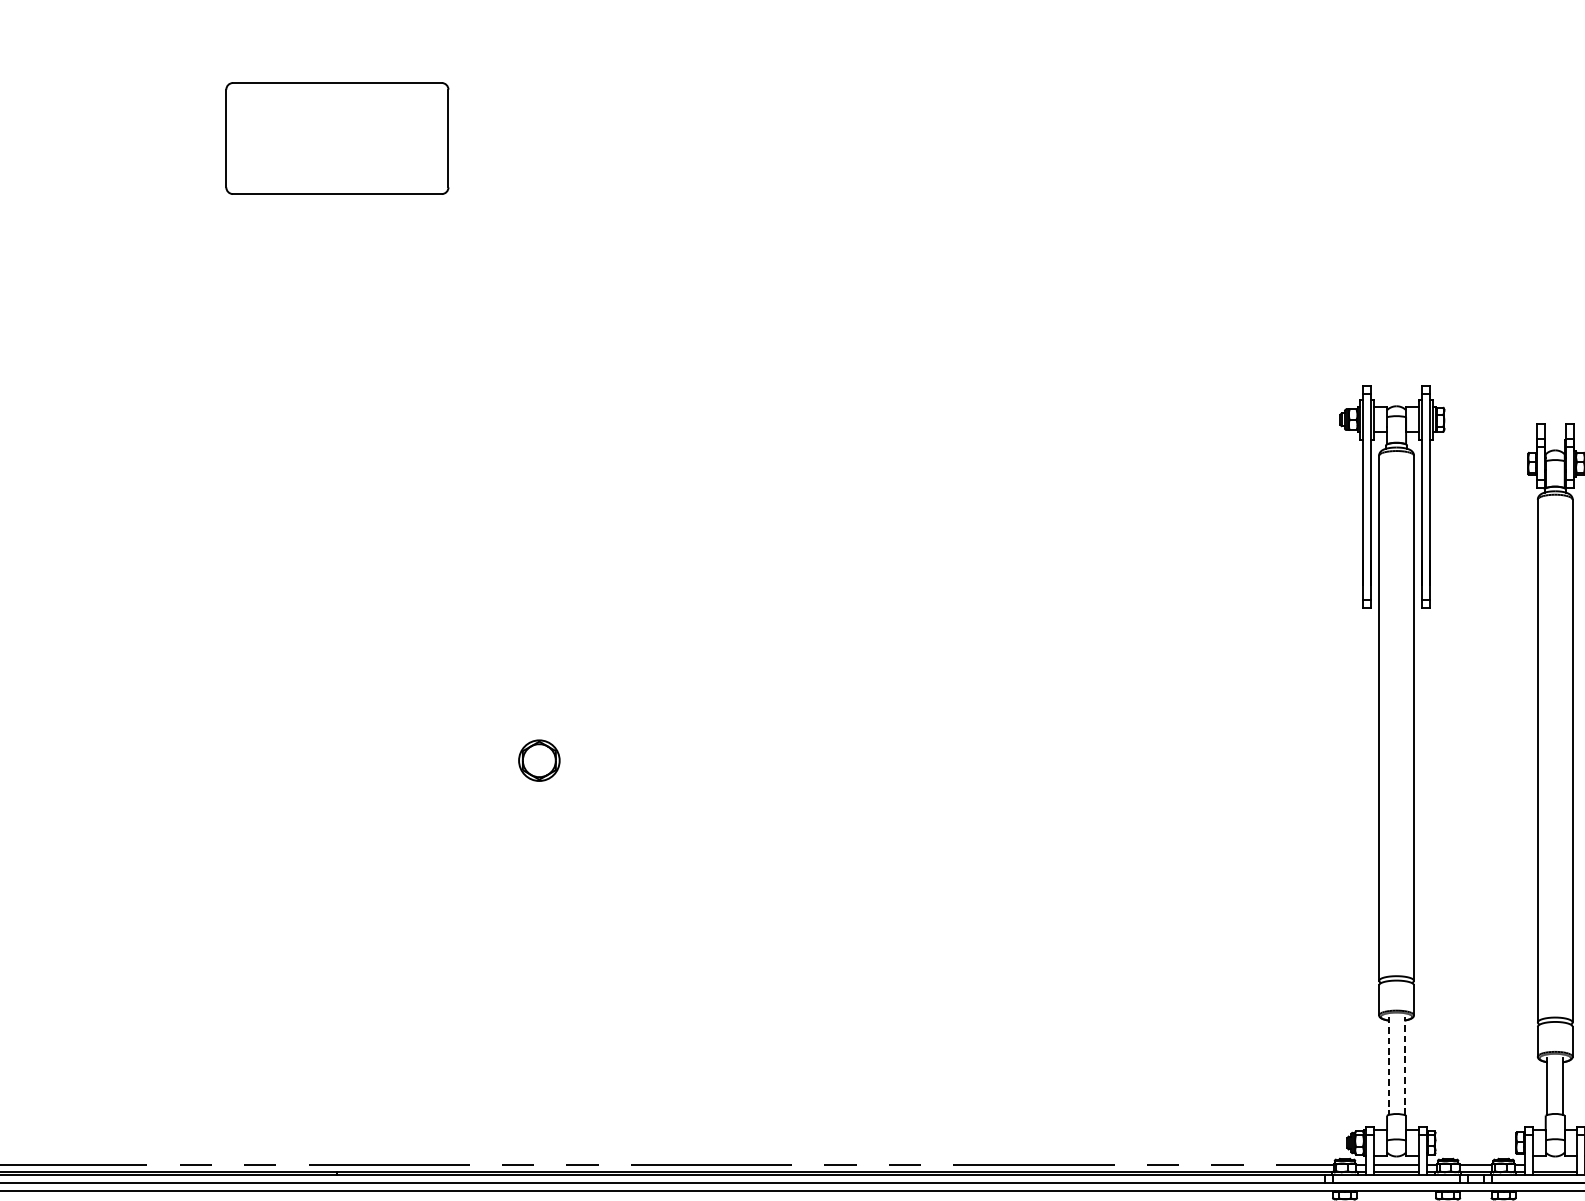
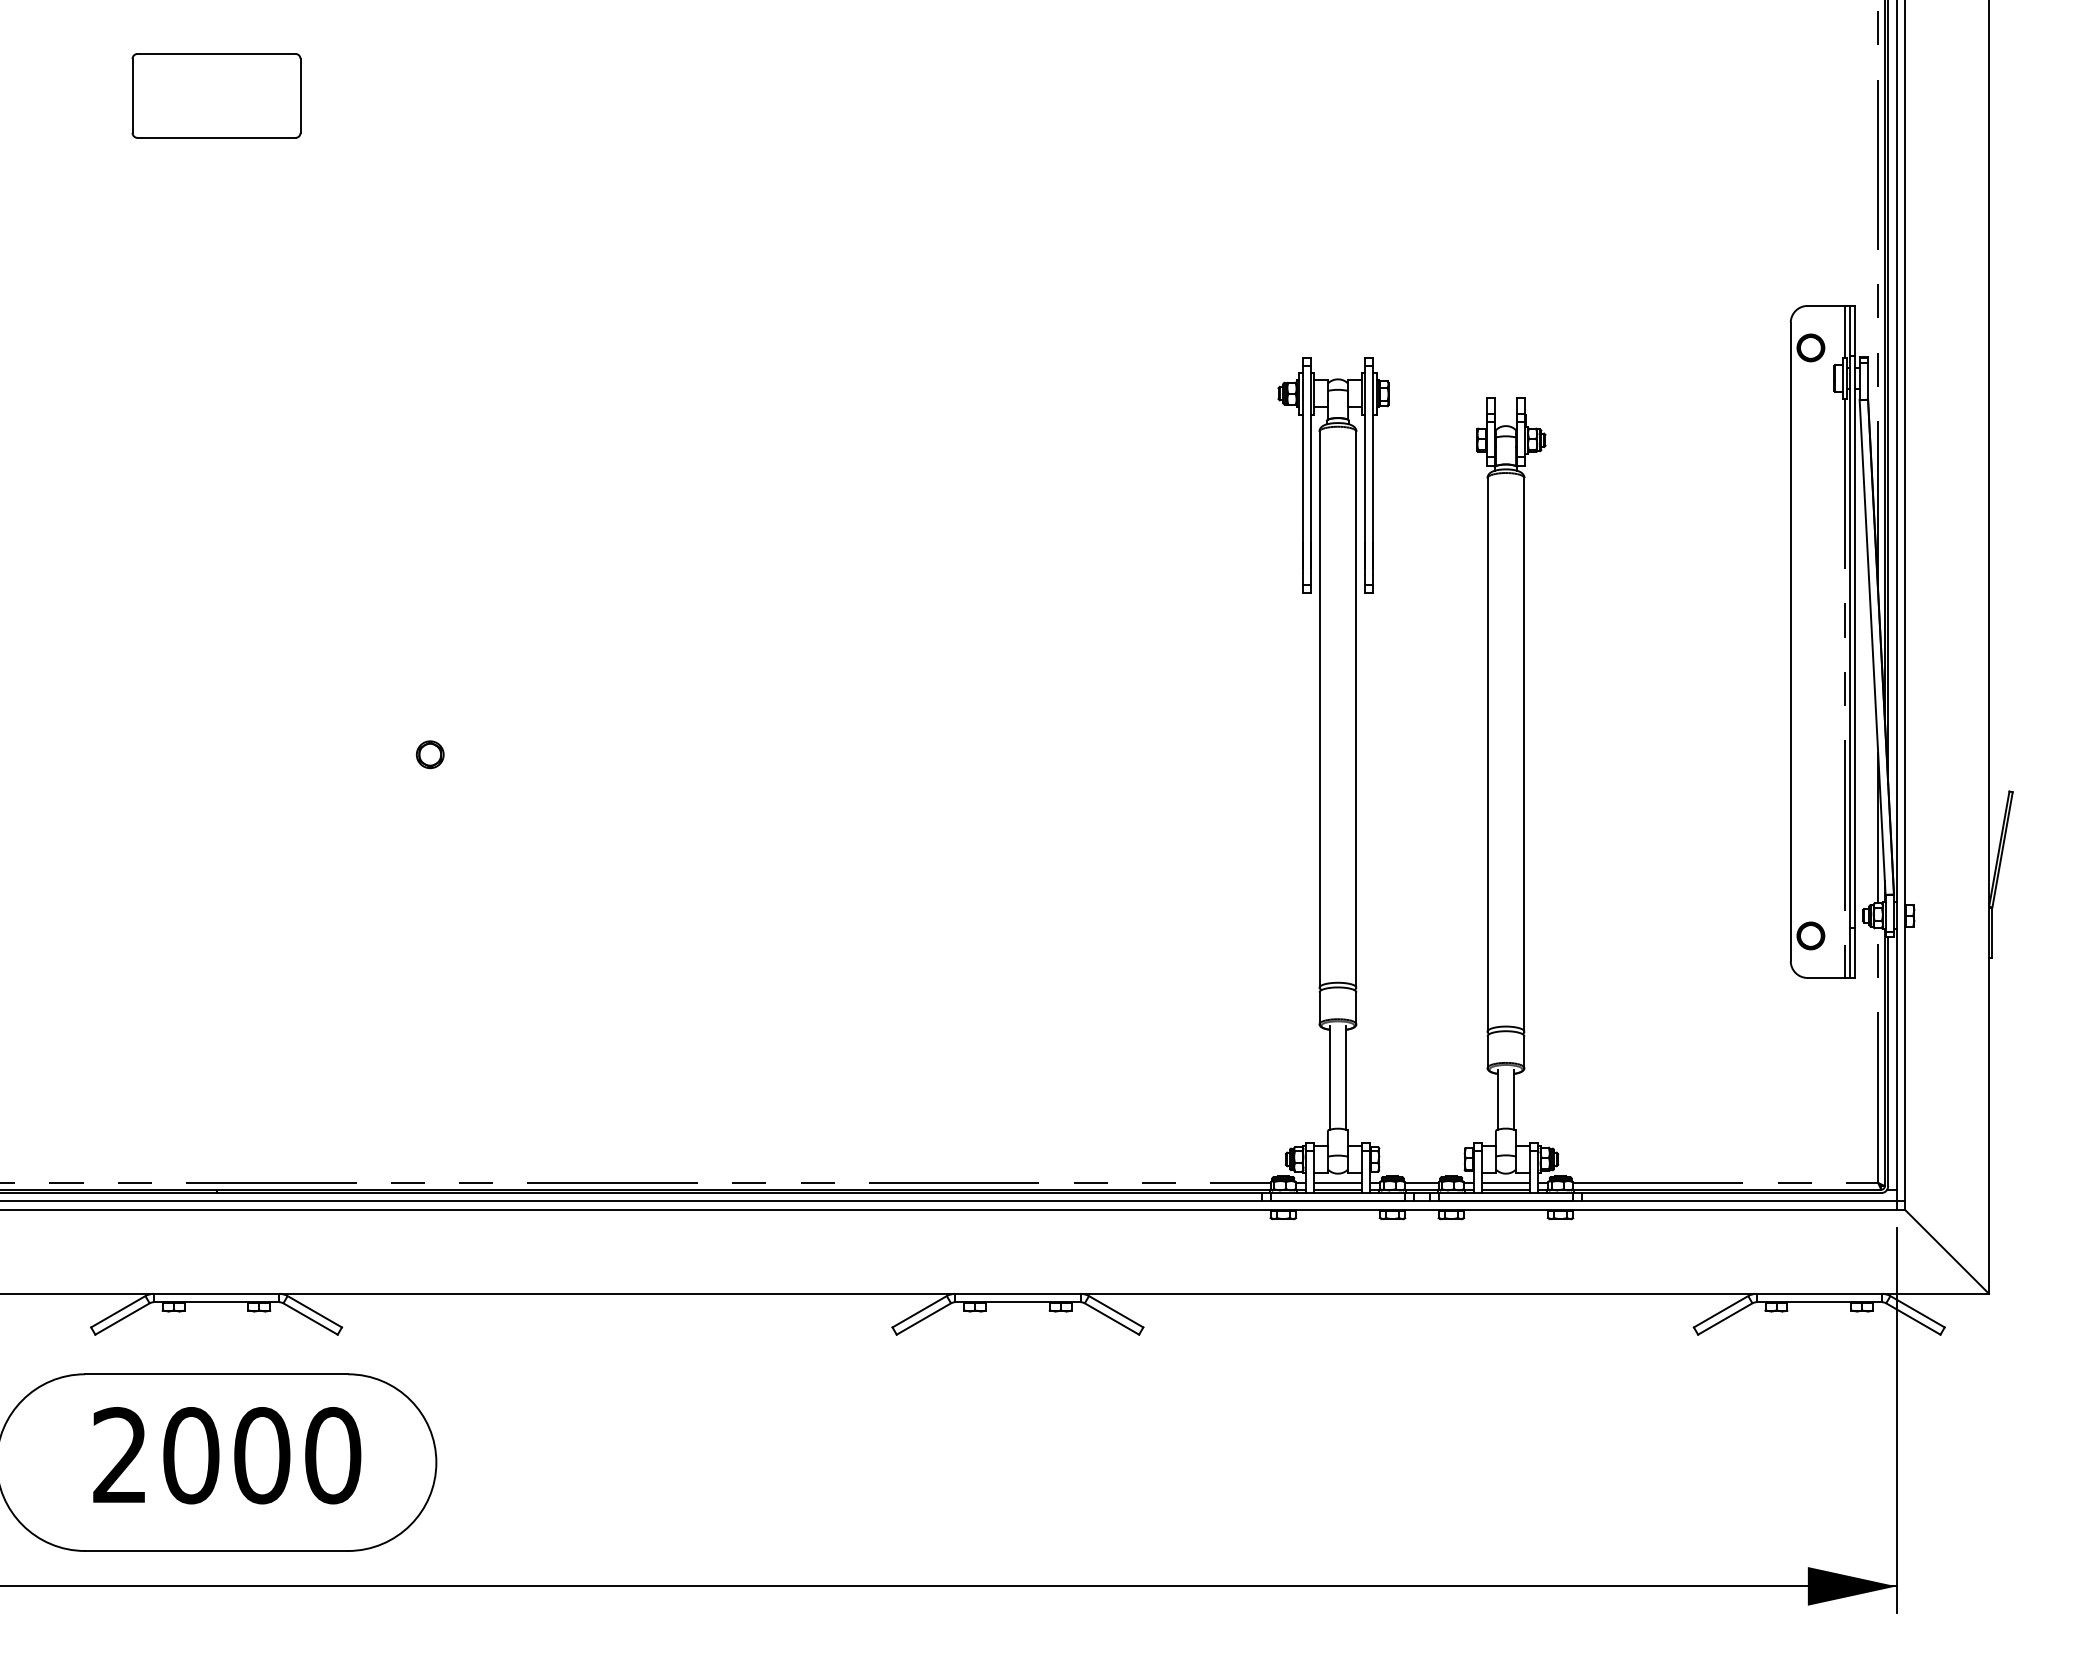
part: (337, 138) -> (216, 95), size x0.71
part: (538, 760) -> (429, 754), size x0.62
line: (1388, 1065) -> (1329, 1077), dashed -> solid
line: (1404, 1065) -> (1346, 1077), dashed -> solid
line: (1554, 1164) -> (1505, 1182), added

